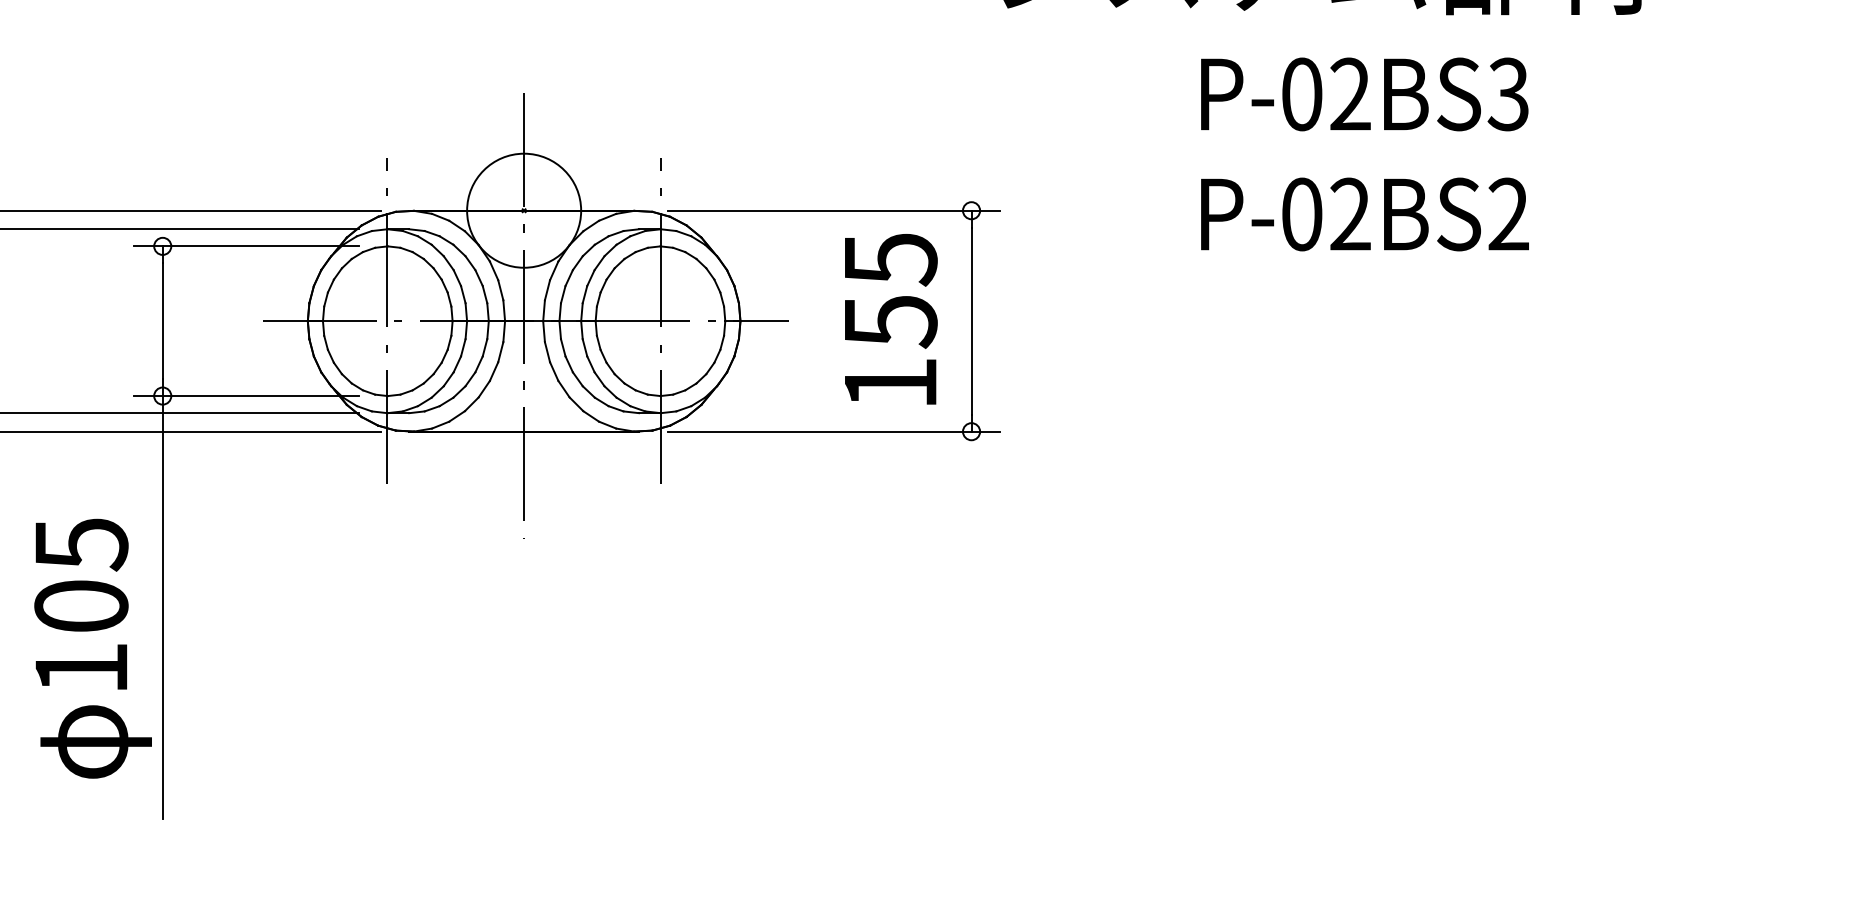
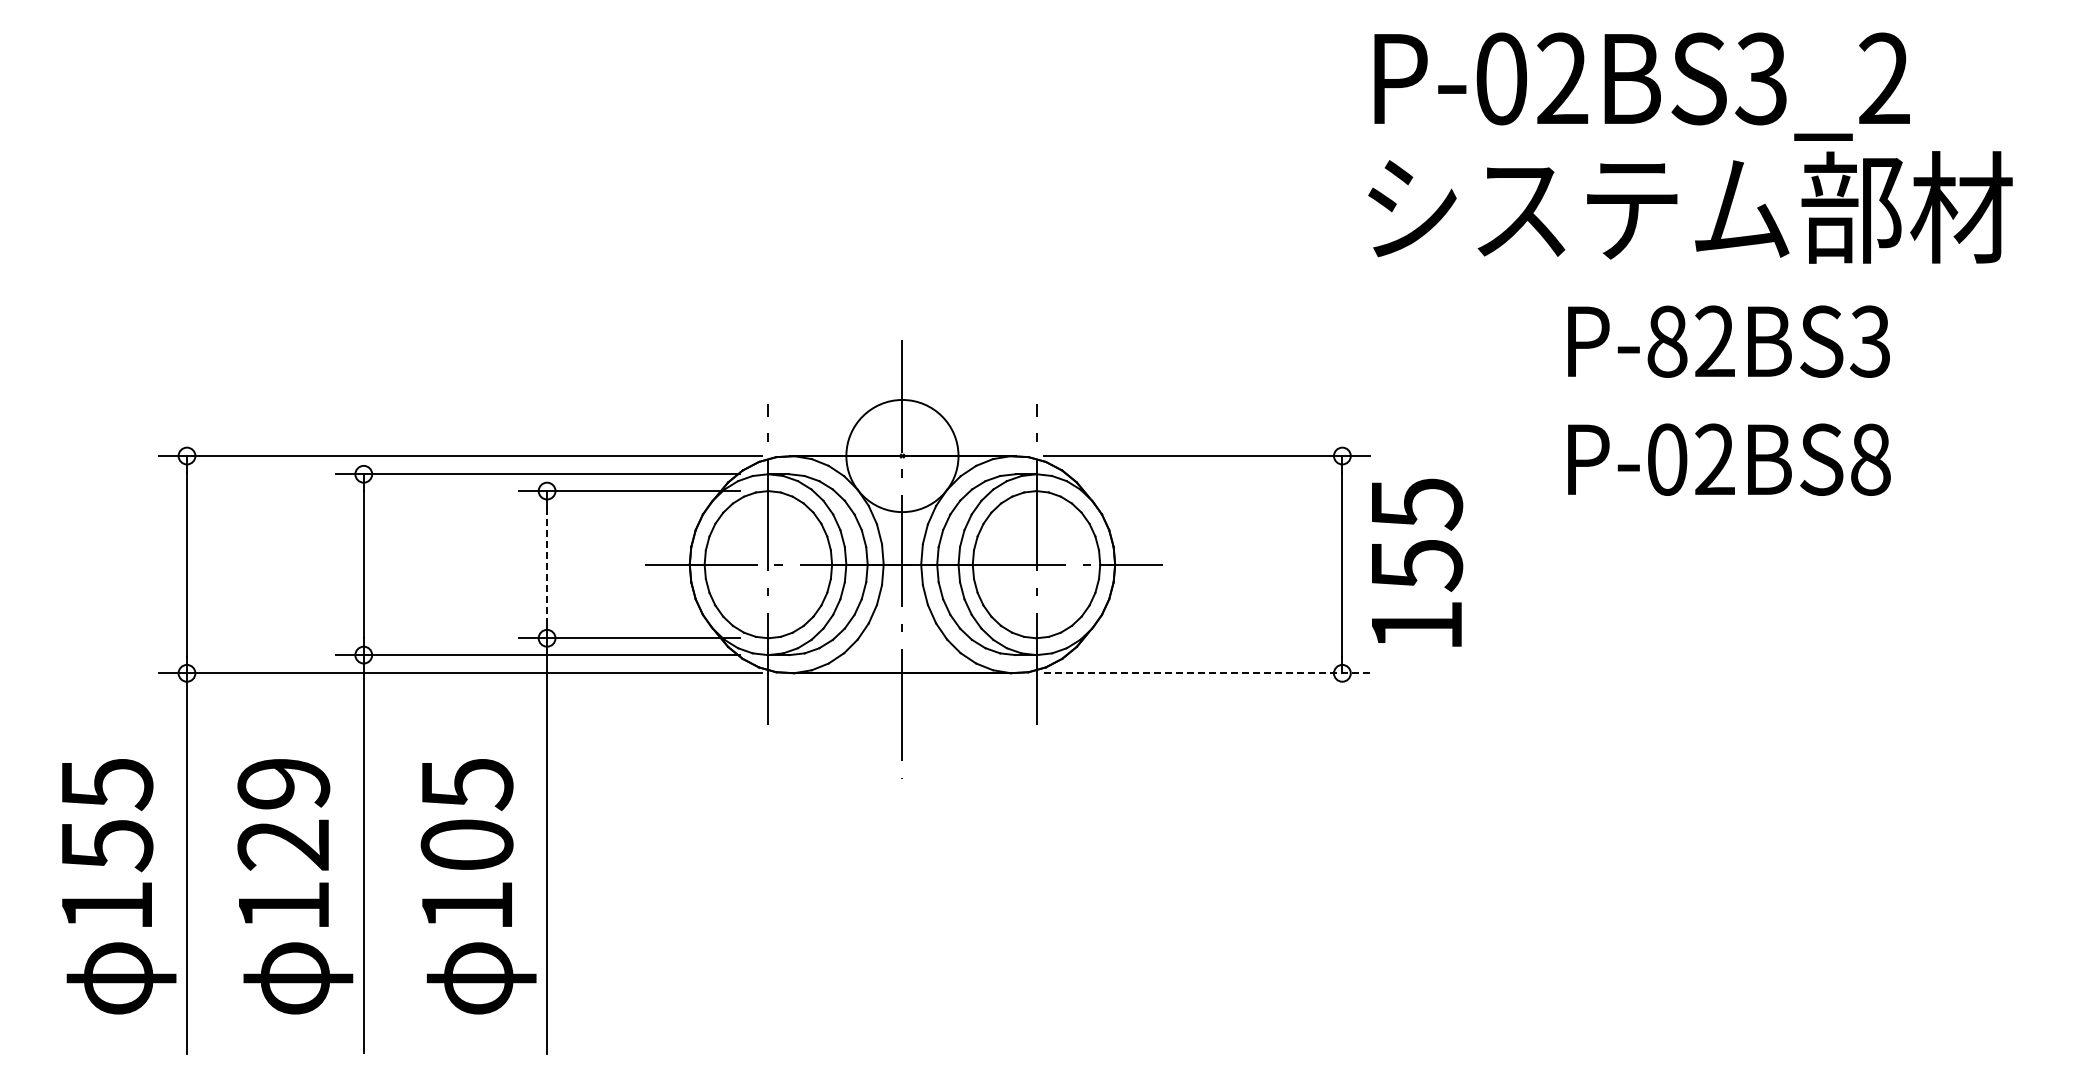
text: (1302, 94) -> (1667, 341), P-02BS3 -> P-82BS3
text: (1508, 214) -> (1870, 459), P-02BS2 -> P-02BS8
text: (891, 318) -> (1417, 562), moved
line: (163, 321) -> (547, 564), solid -> dashed
line: (834, 431) -> (1207, 673), solid -> dashed

